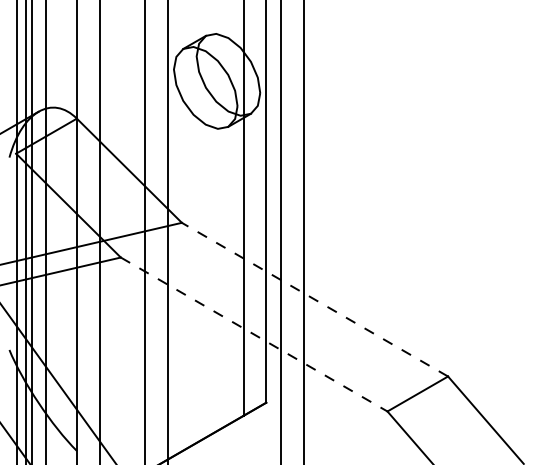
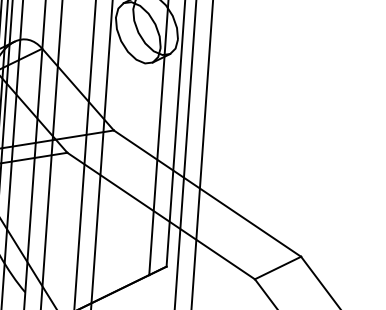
line: (314, 299) -> (207, 193), dashed -> solid
line: (254, 334) -> (161, 216), dashed -> solid

